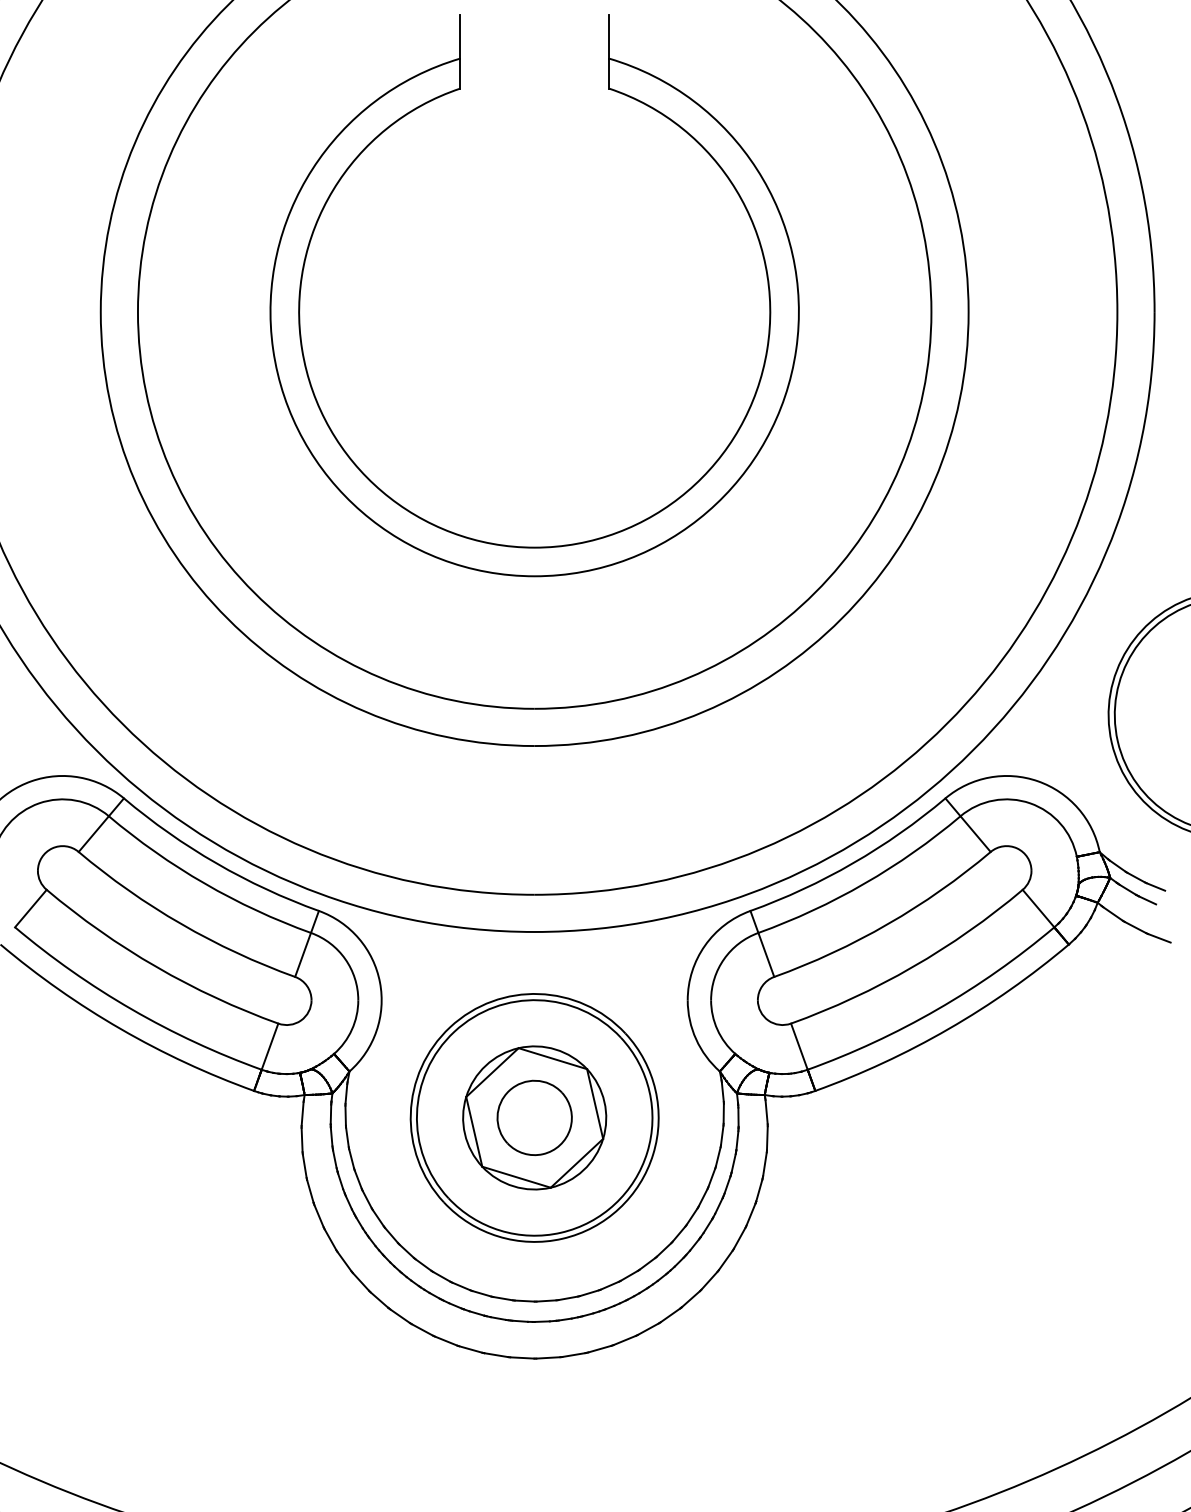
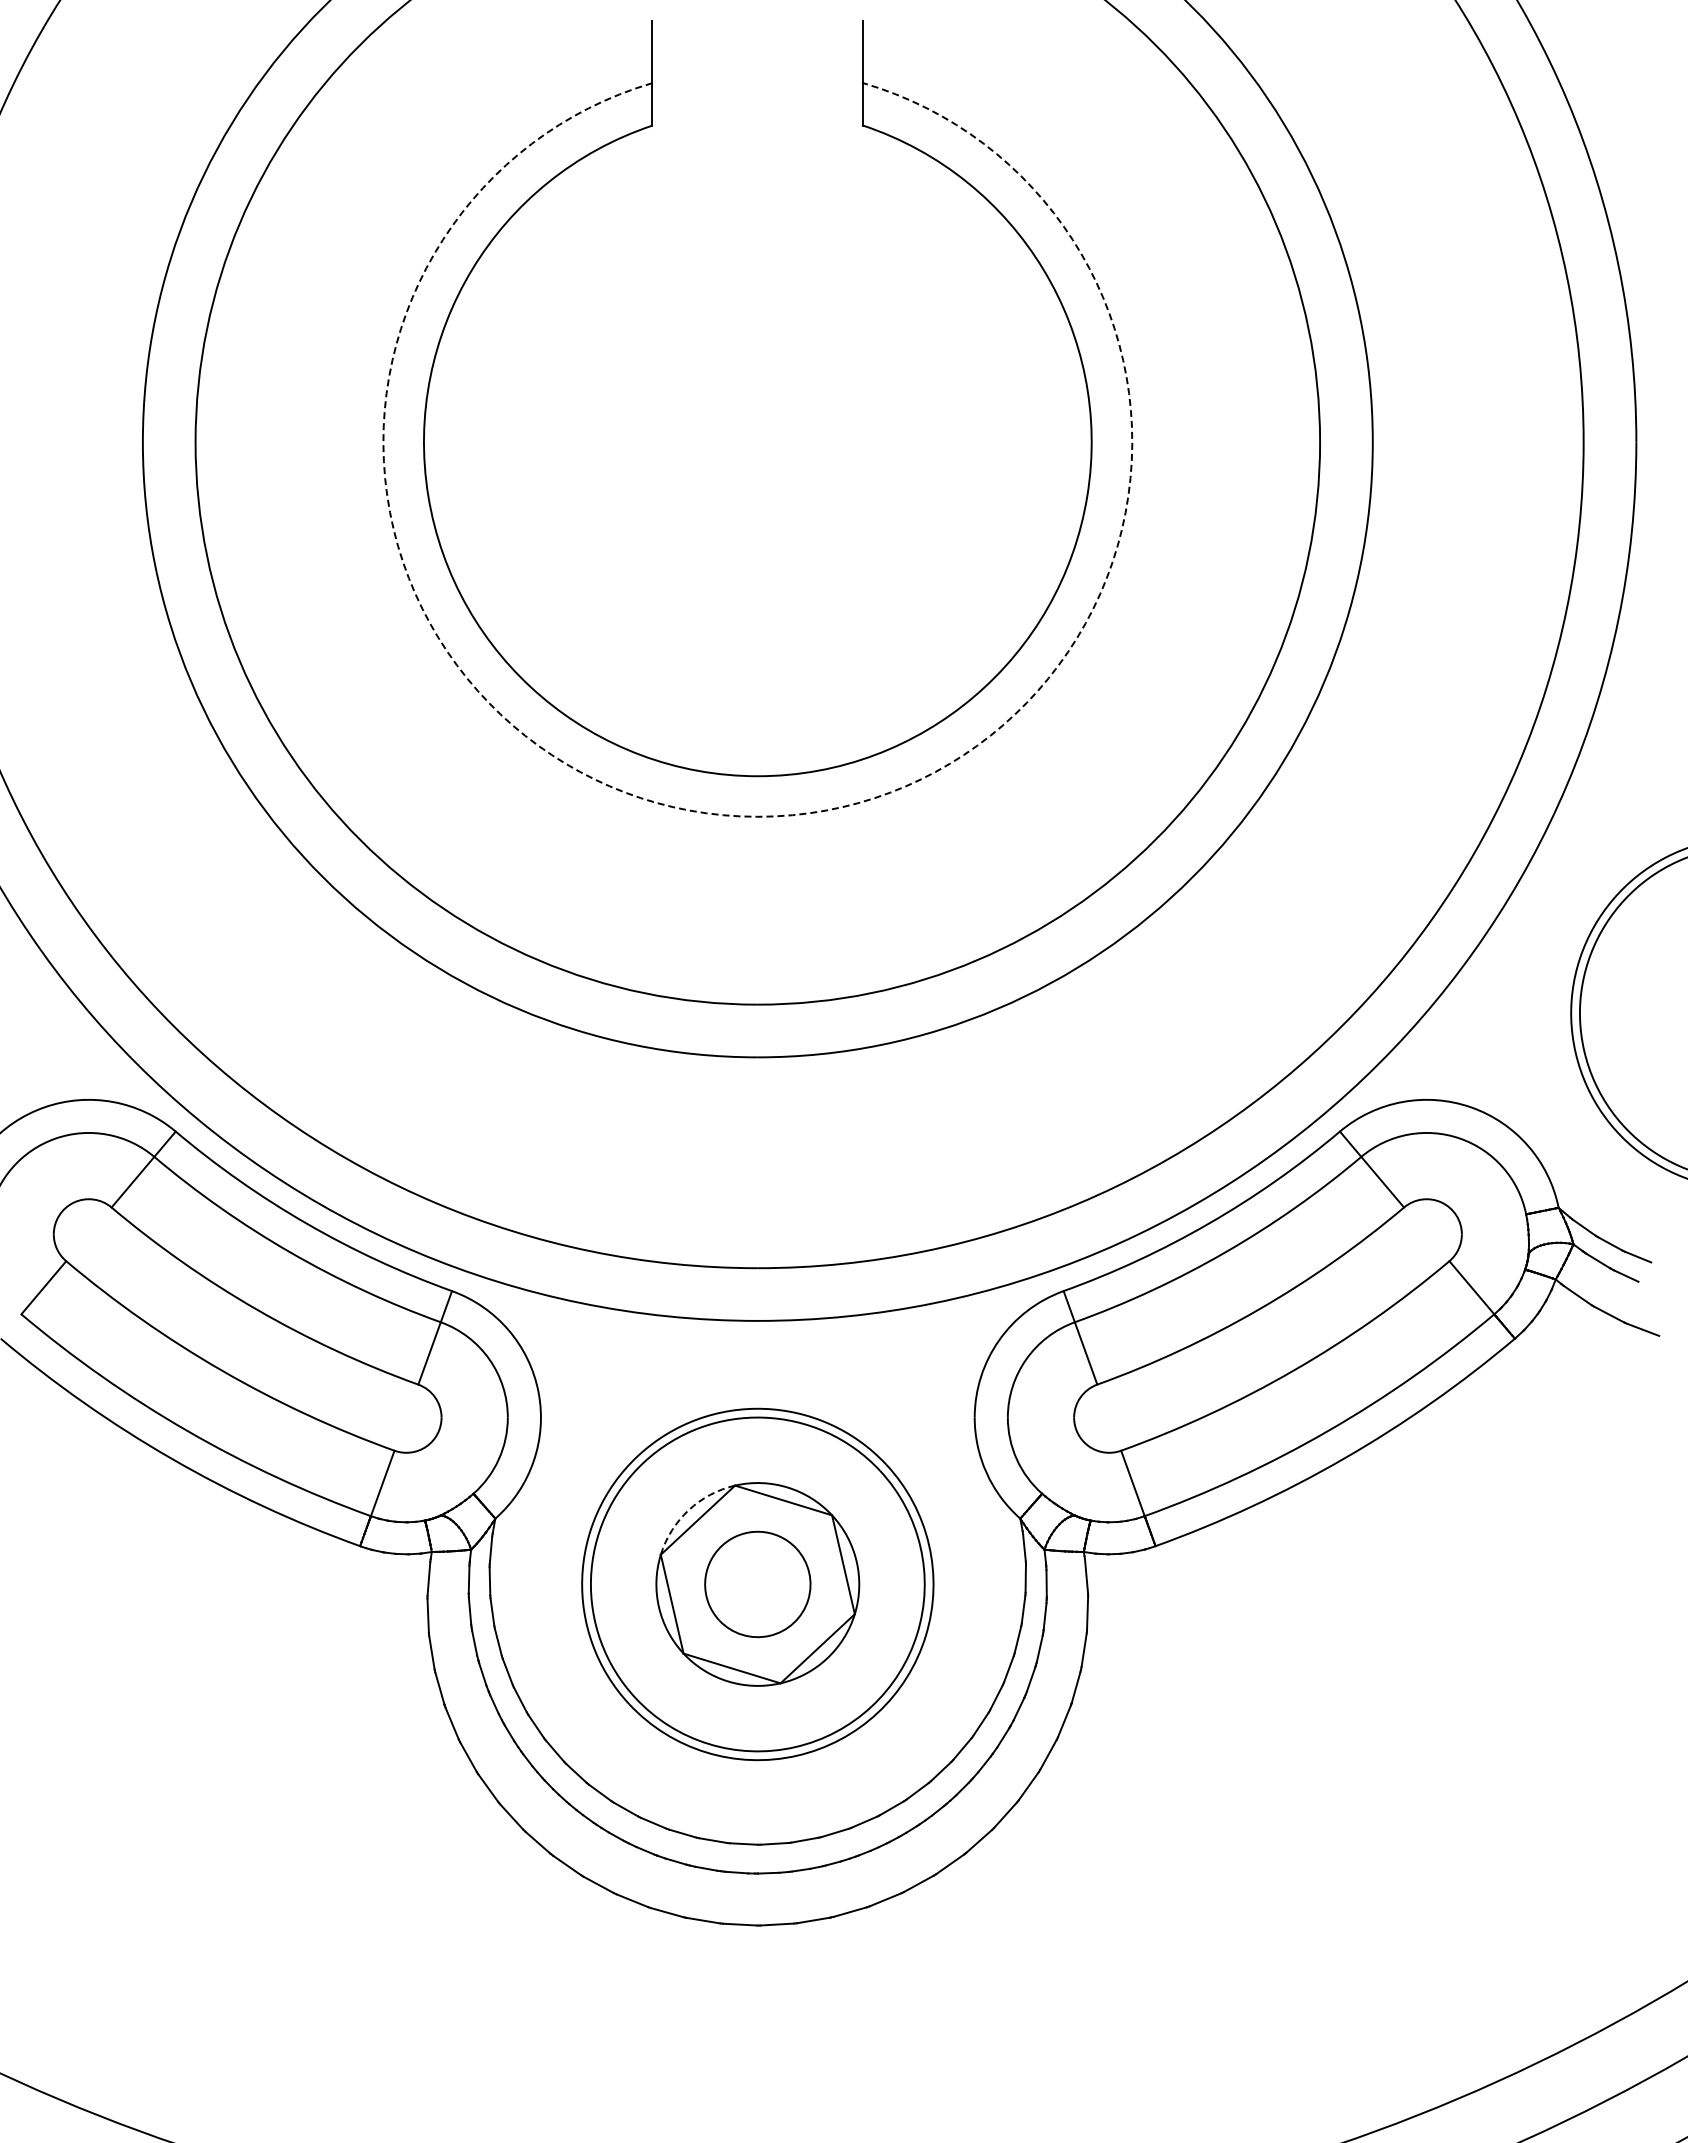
arc: (534, 576) -> (757, 816), solid -> dashed
arc: (485, 1065) -> (688, 1510), solid -> dashed

